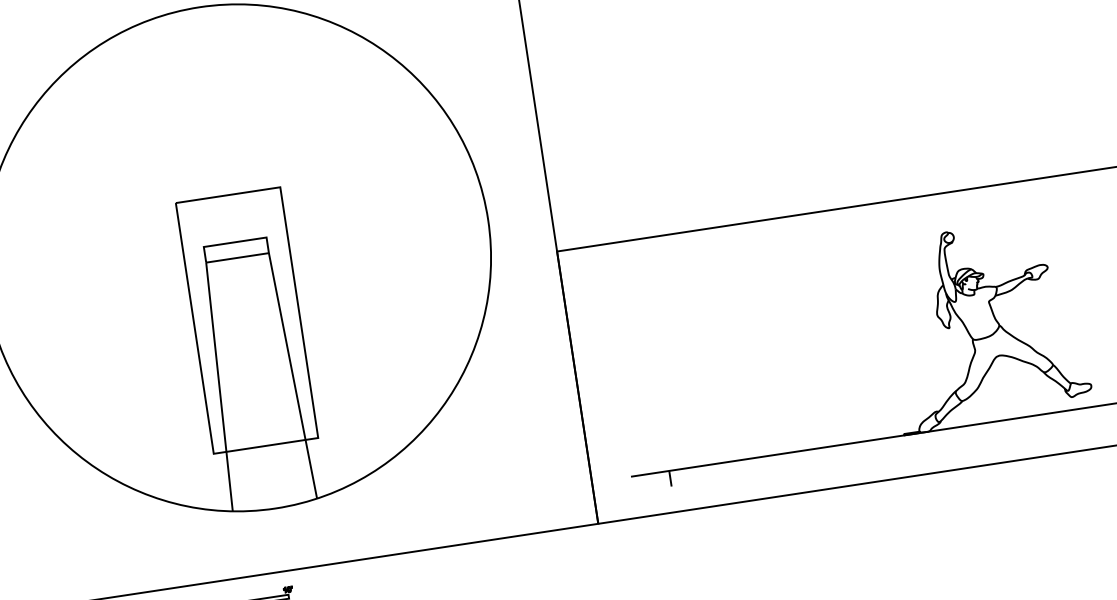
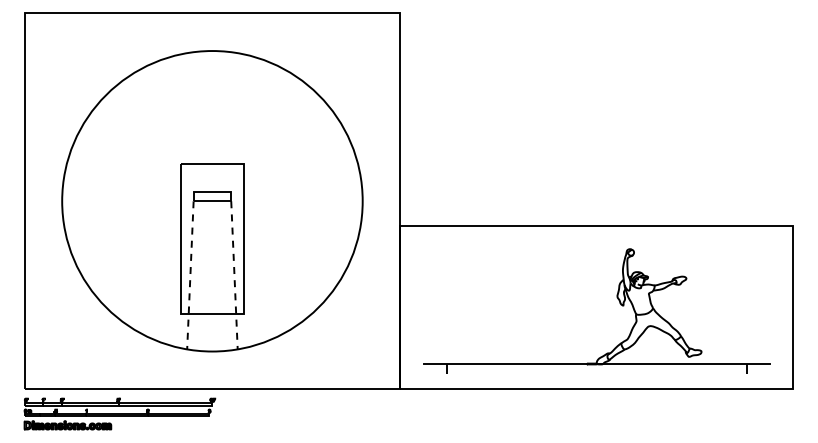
line: (293, 376) -> (234, 275), solid -> dashed
line: (219, 387) -> (190, 275), solid -> dashed

